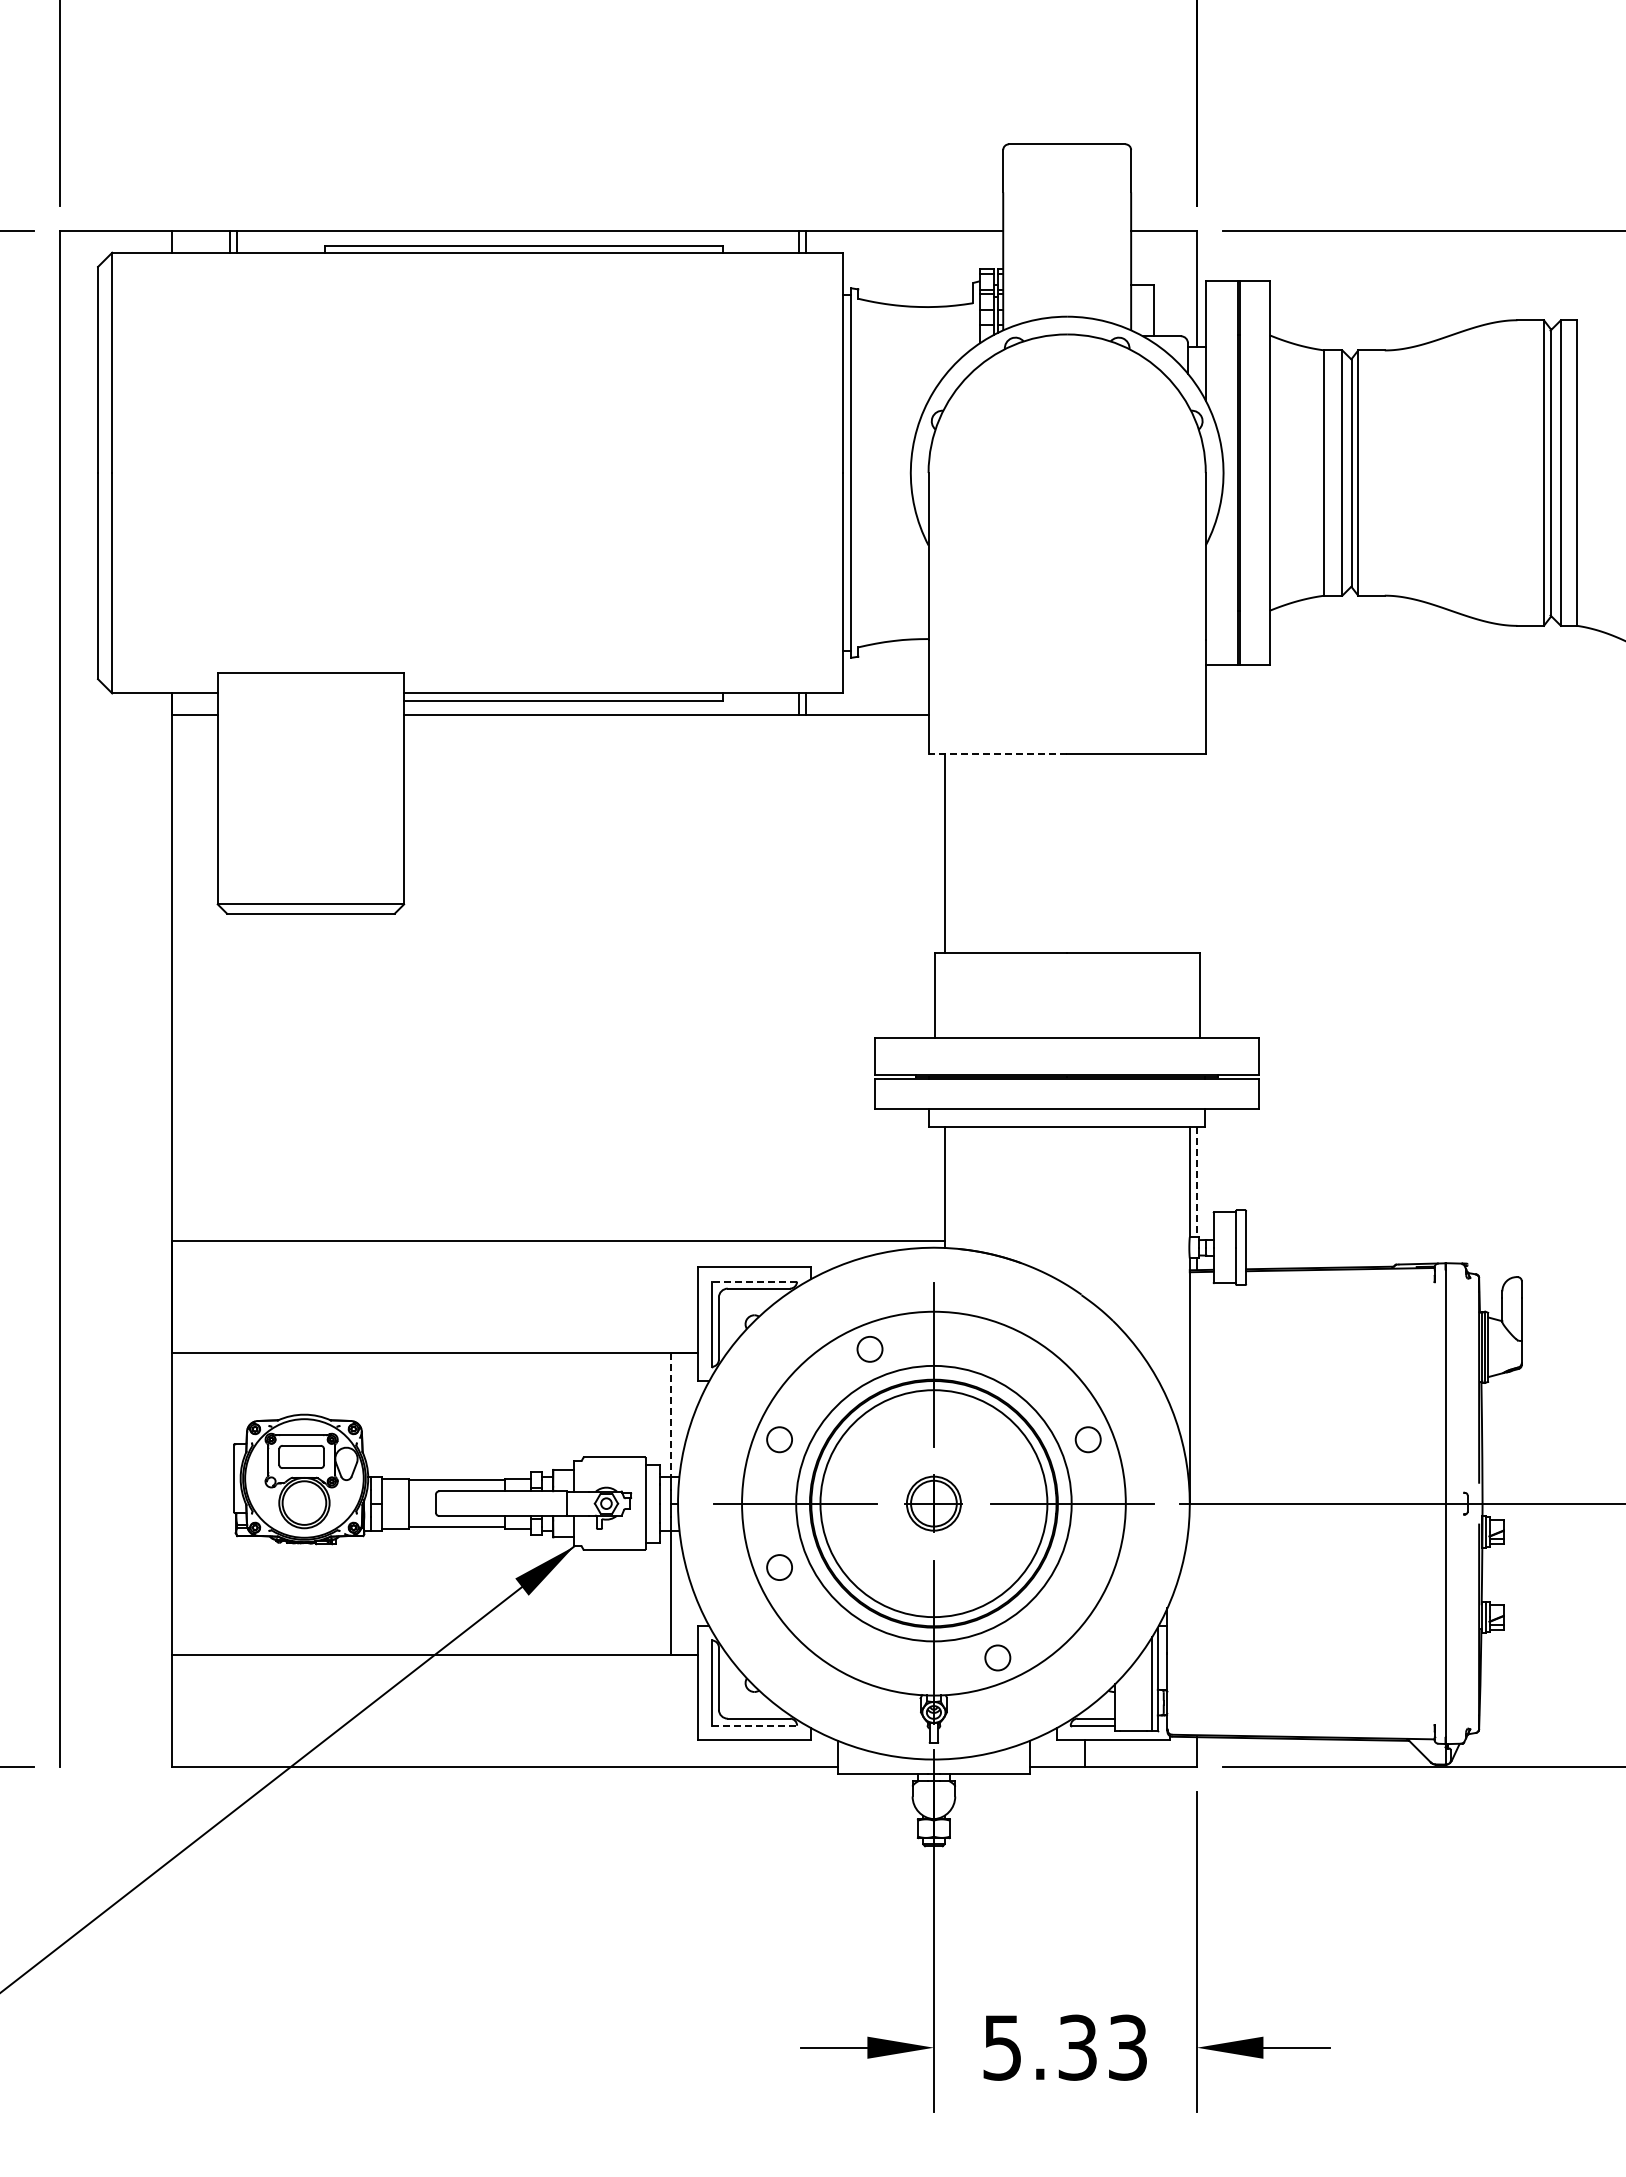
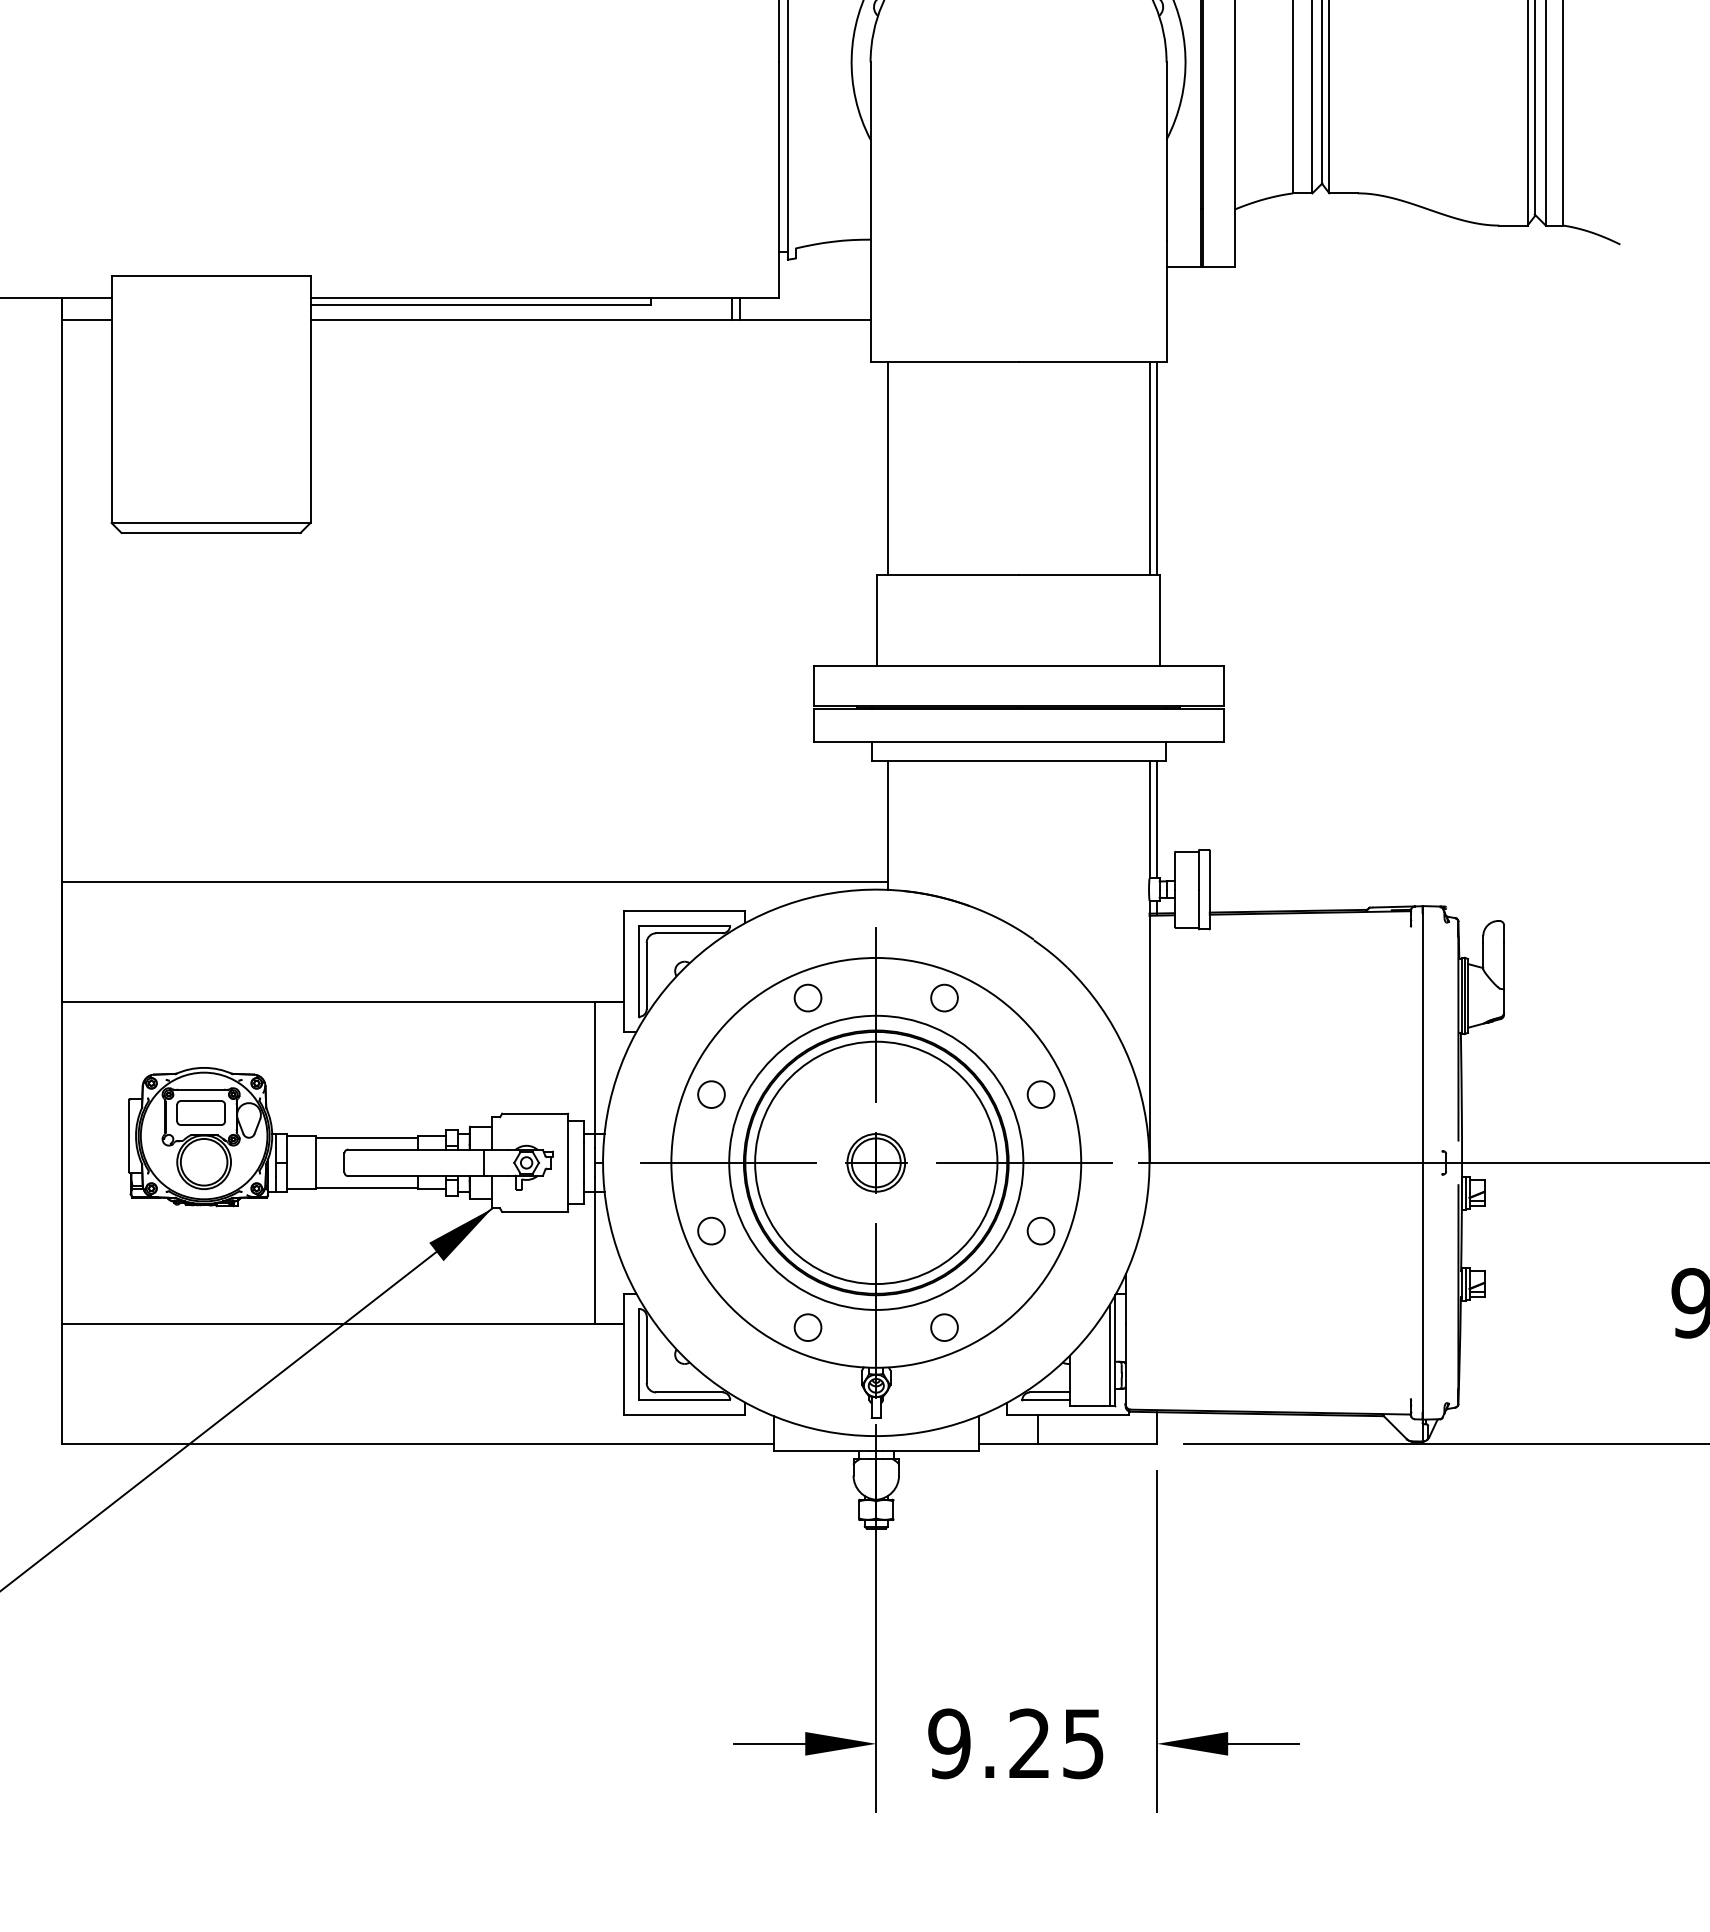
line: (997, 753) -> (944, 361), dashed -> solid
line: (1189, 852) -> (1149, 467), added
line: (1196, 852) -> (1156, 467), added
line: (1196, 1182) -> (1156, 819), dashed -> solid
line: (754, 1281) -> (684, 925), dashed -> solid
circle: (997, 1349) -> (944, 998), added
line: (670, 1414) -> (595, 1067), dashed -> solid
circle: (1087, 1567) -> (1040, 1231), added
circle: (869, 1657) -> (807, 1327), added
line: (754, 1725) -> (684, 1399), dashed -> solid
text: (1064, 2047) -> (1015, 1743), 5.33 -> 9.25

